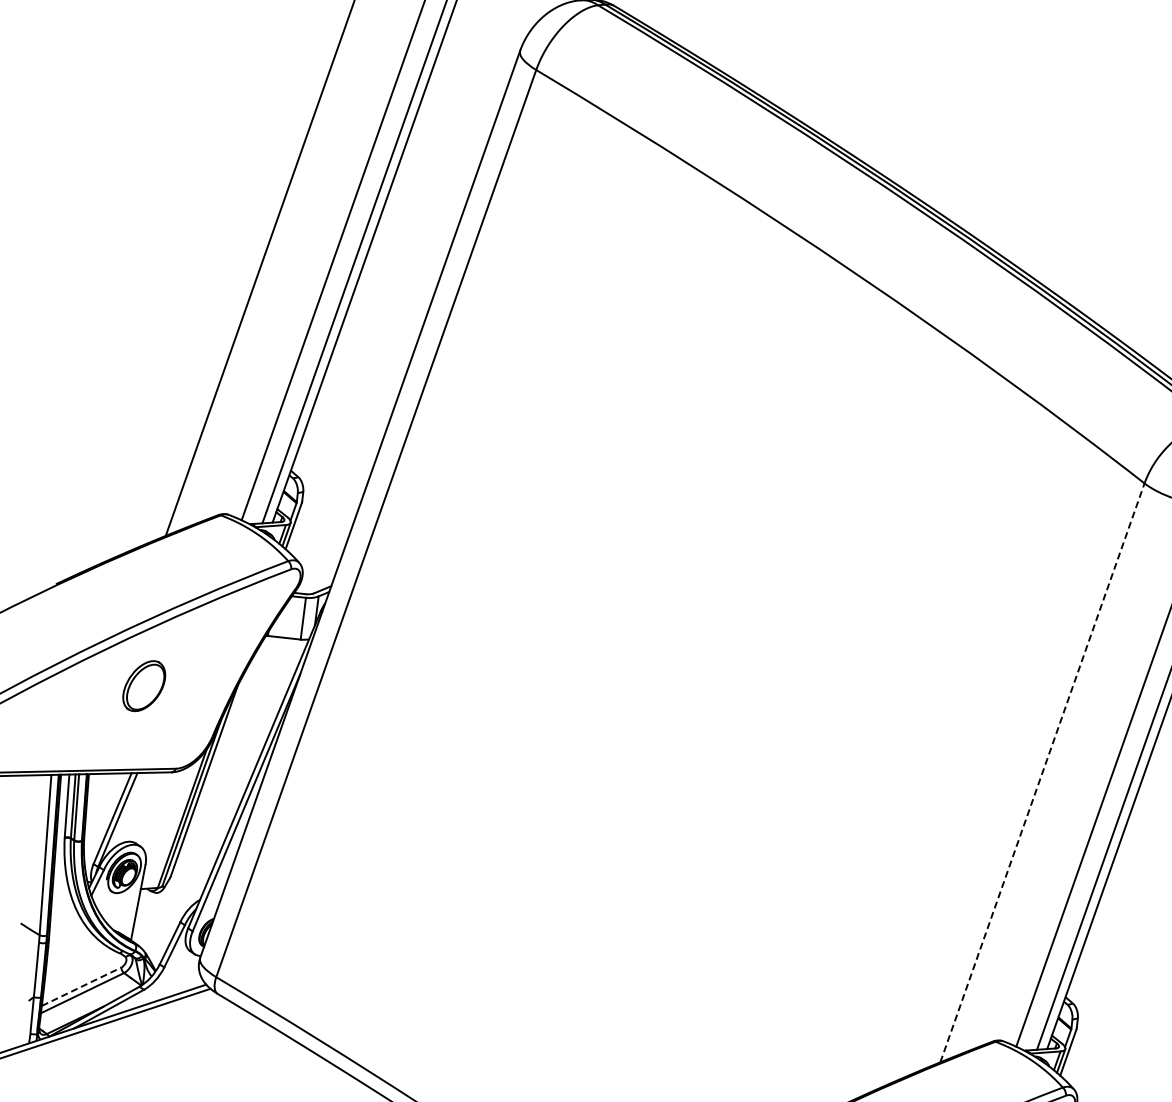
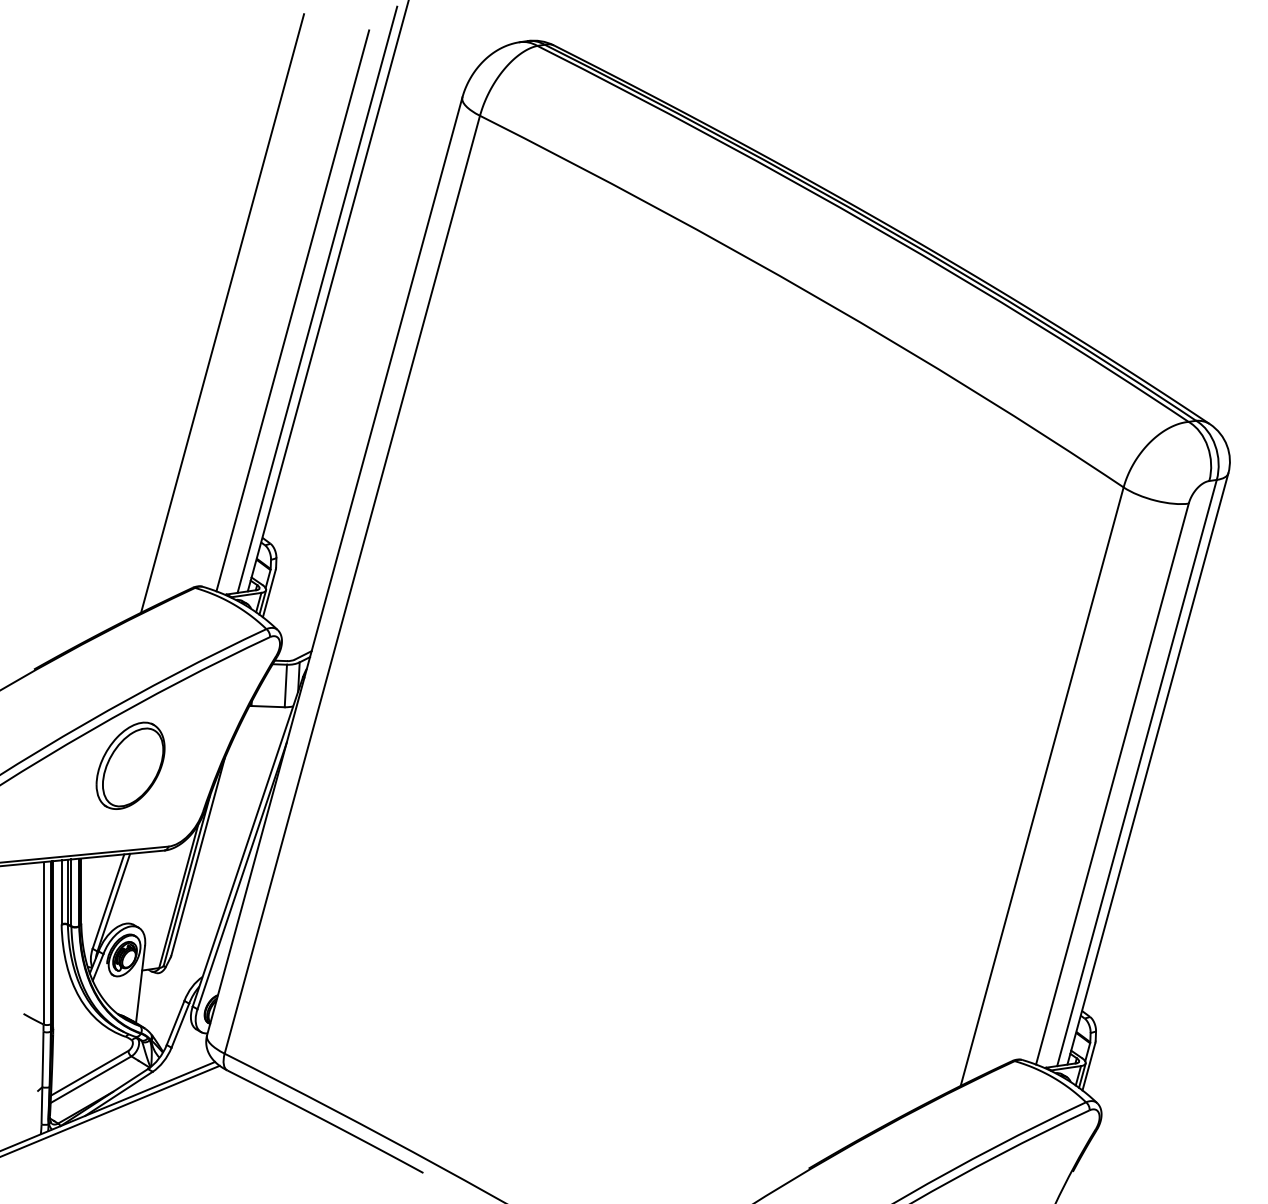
part: (144, 685) -> (130, 765), size x1.67
line: (1042, 772) -> (1042, 786), dashed -> solid
line: (81, 986) -> (89, 1073), dashed -> solid

